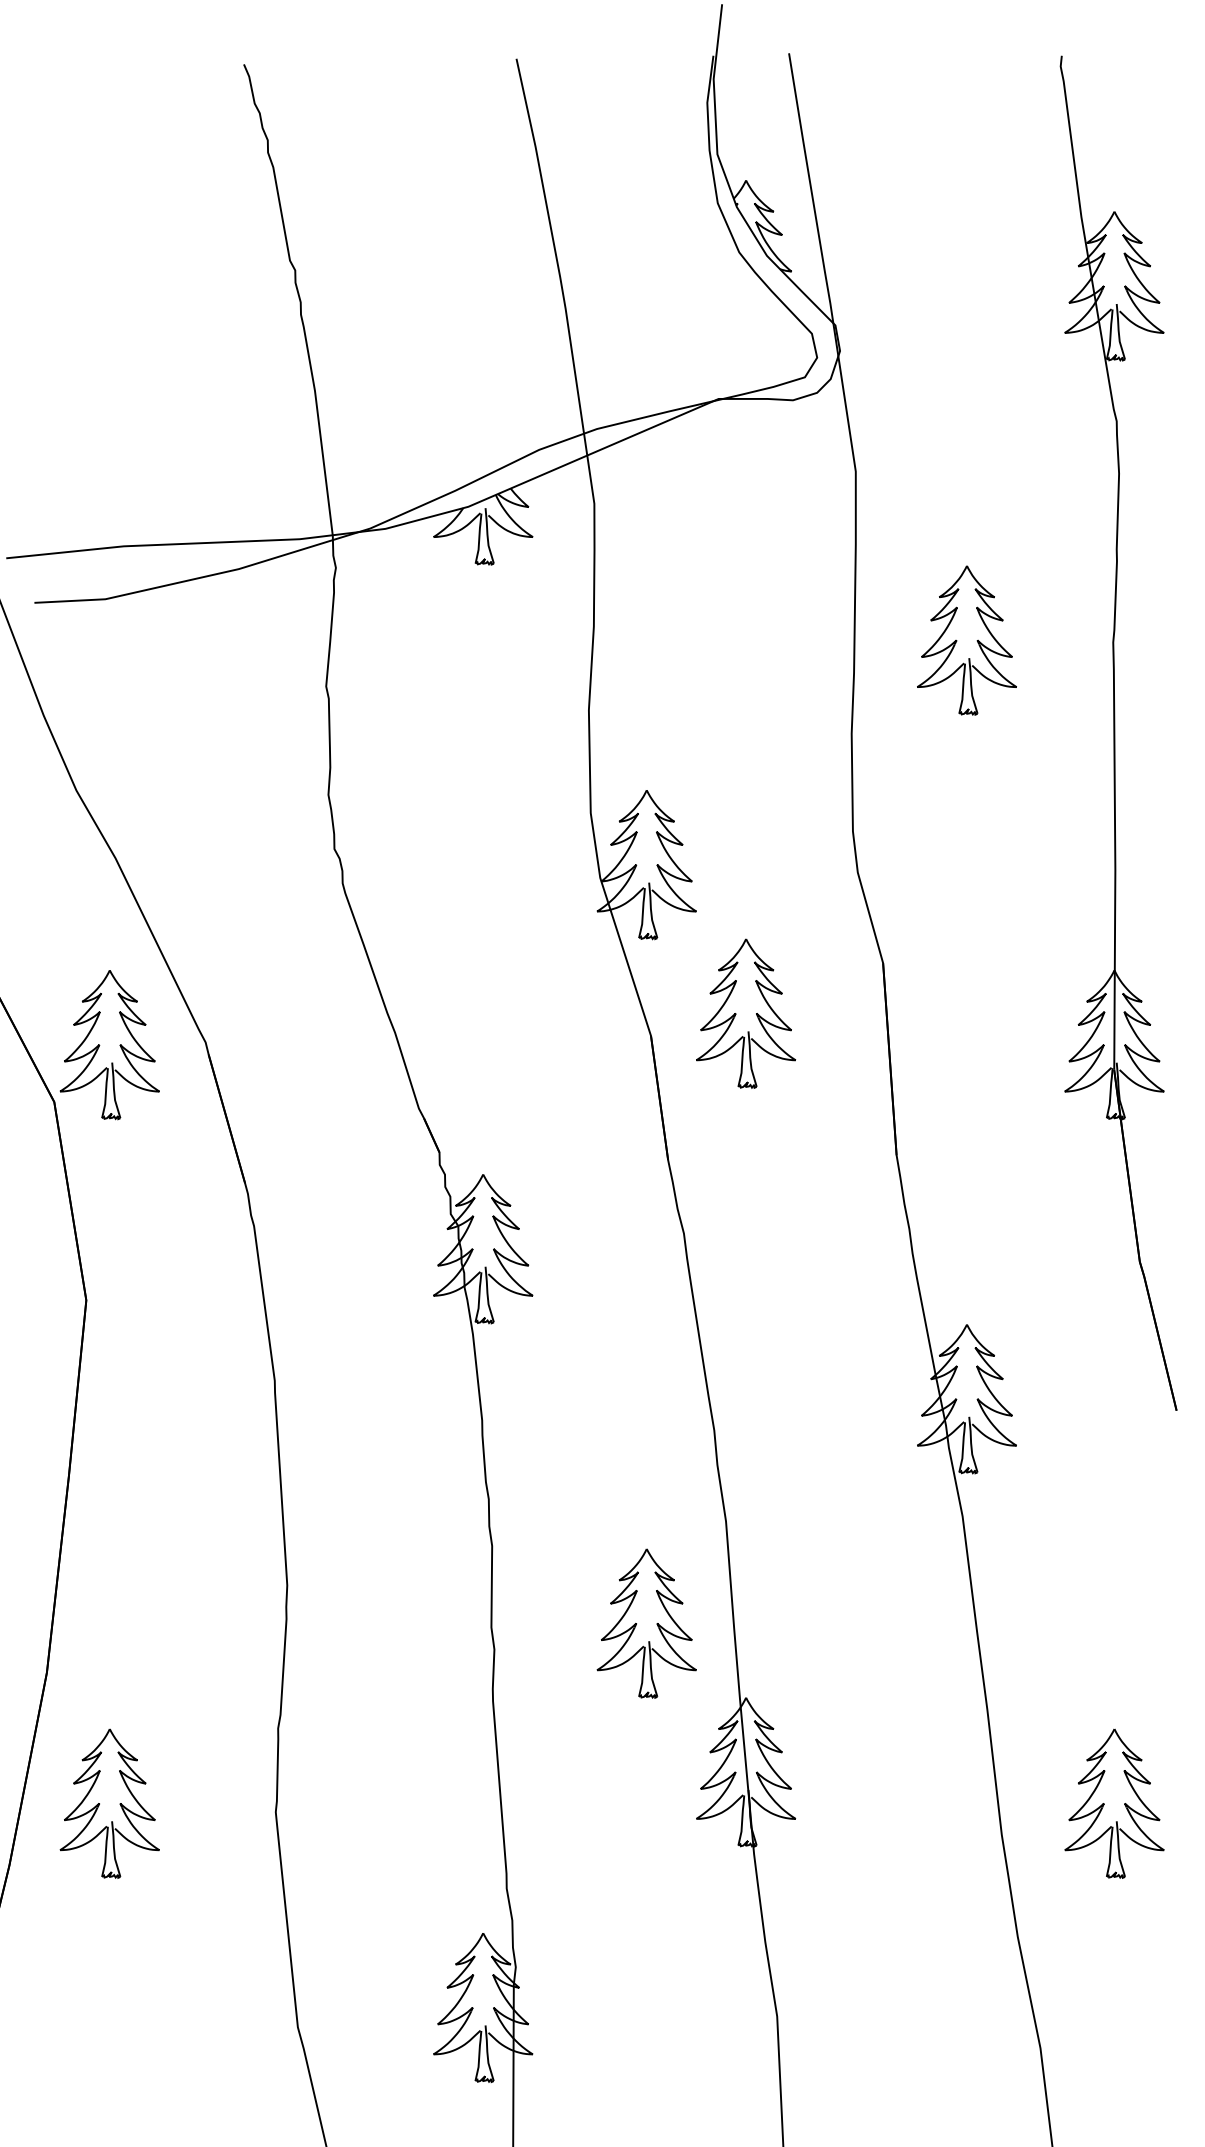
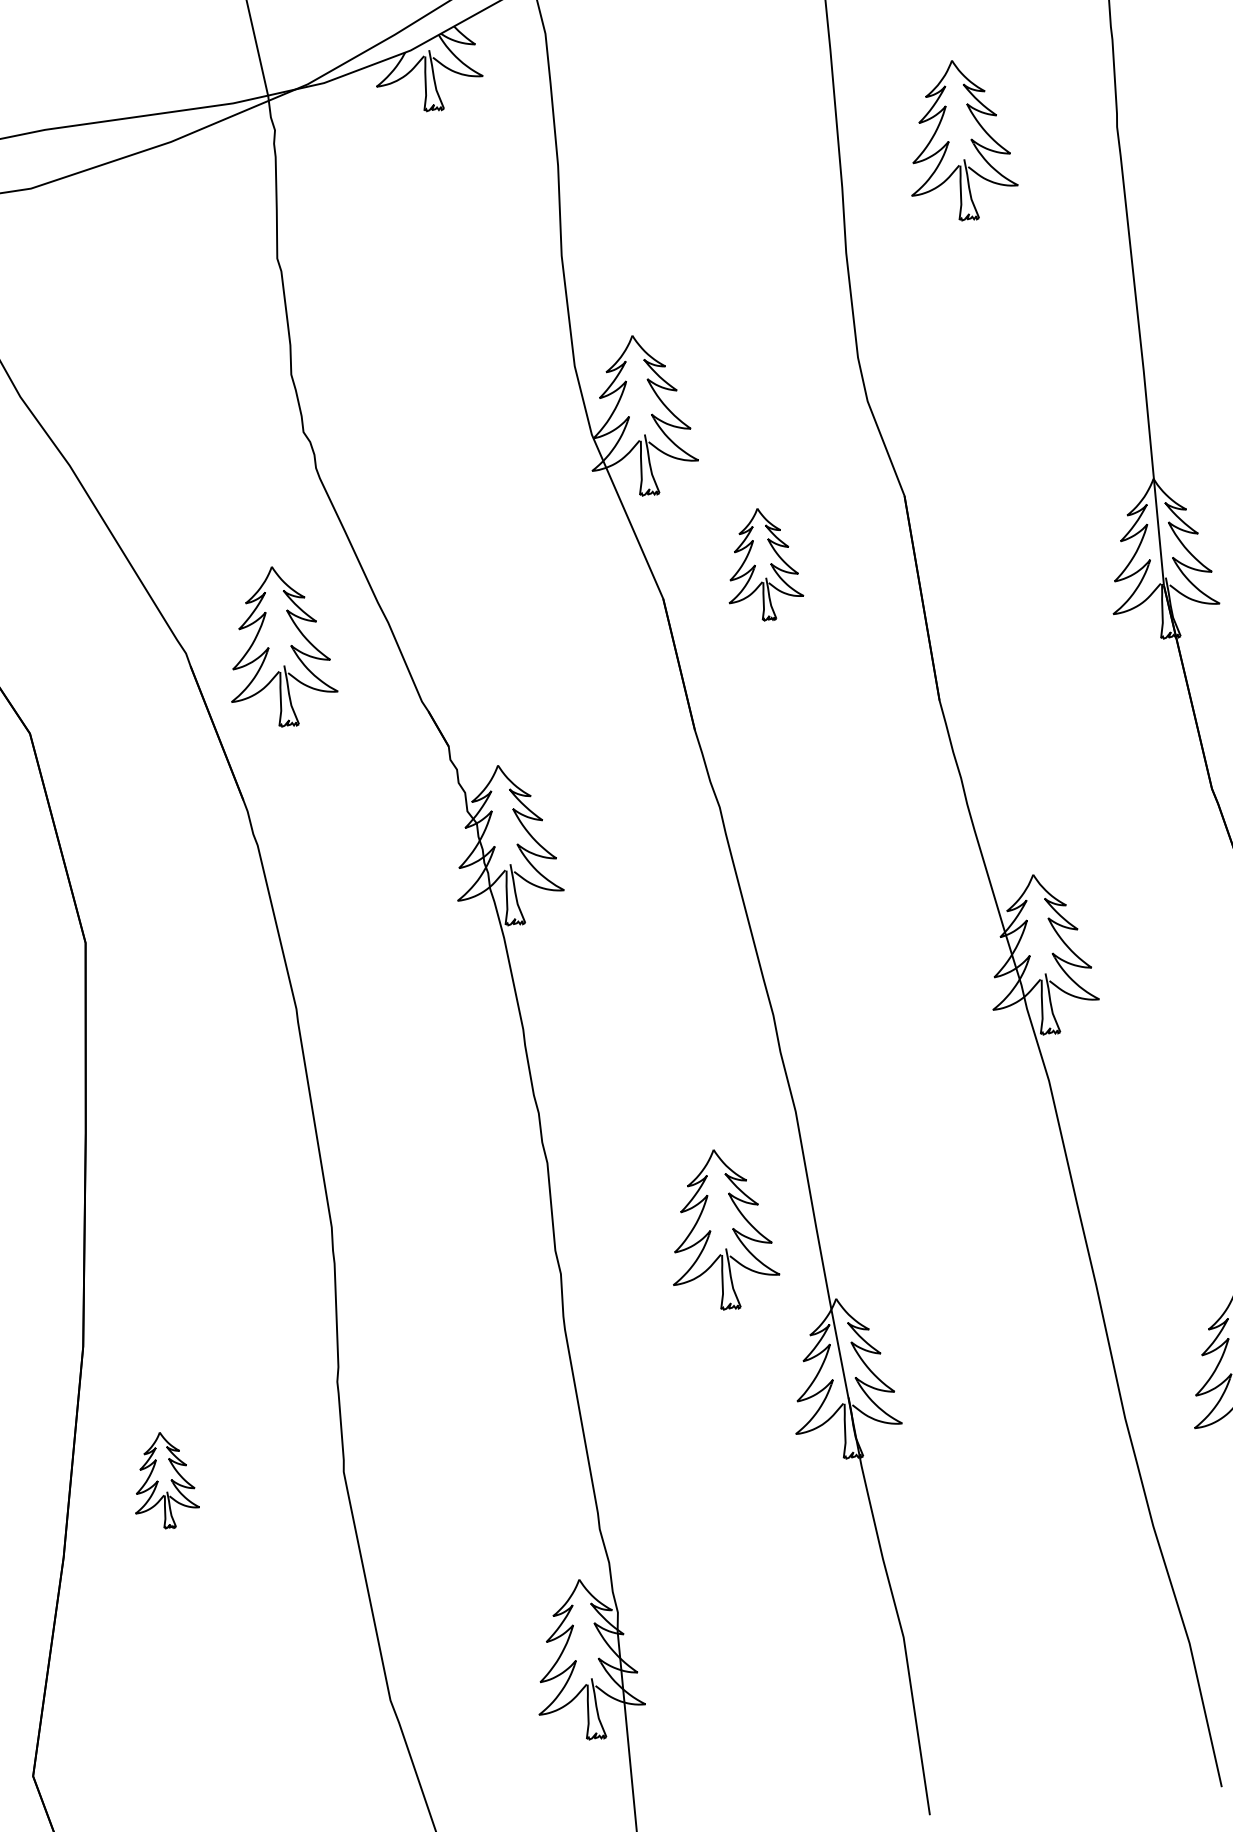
part: (746, 1013) -> (763, 564), size x0.7
part: (109, 1045) -> (279, 647), moved
part: (109, 1803) -> (164, 1480), size x0.6

